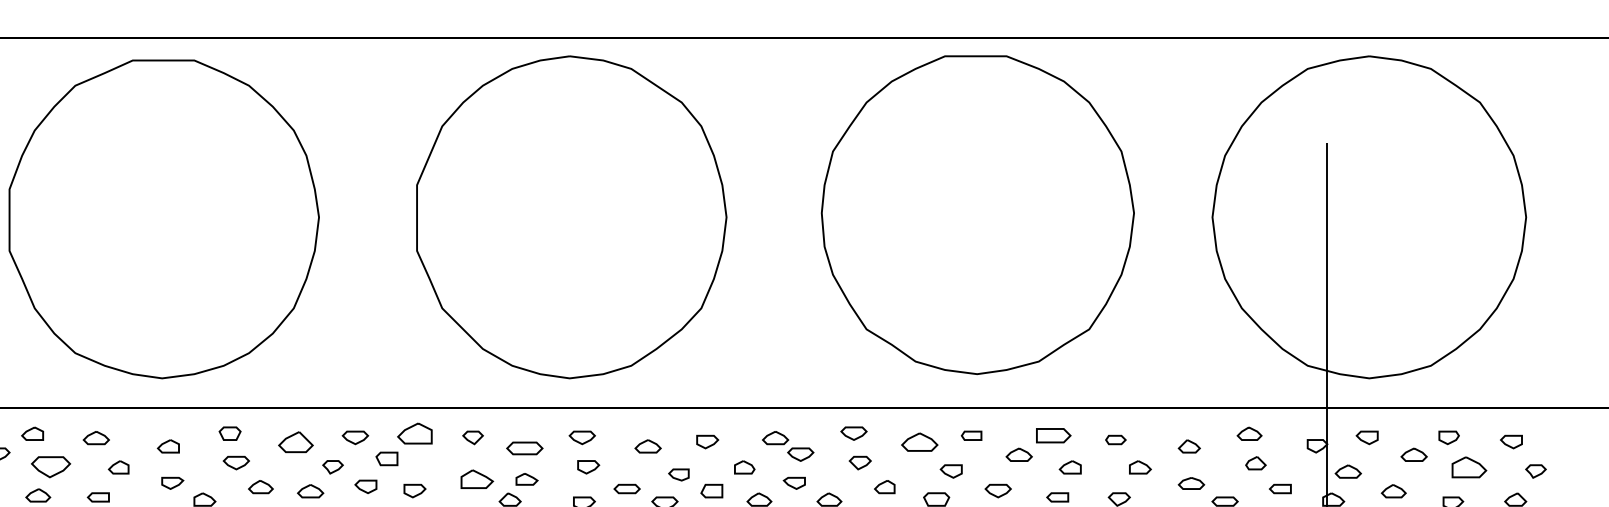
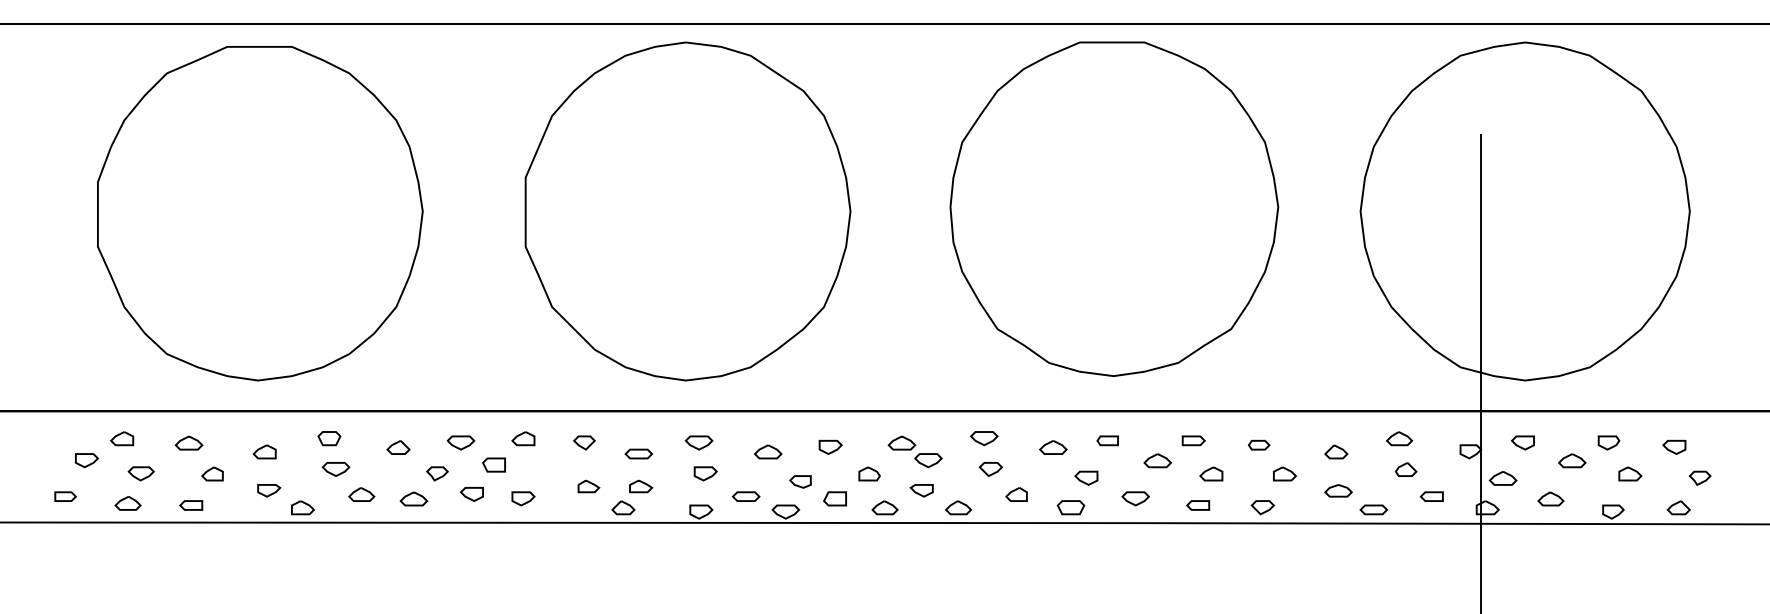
part: (414, 433) -> (523, 438), size x0.62
part: (1053, 435) -> (1193, 440), size x0.62
part: (295, 442) -> (398, 447), size x0.62
part: (919, 442) -> (1053, 447), size x0.71
part: (524, 447) -> (638, 453), size x0.71
part: (50, 466) -> (140, 473), size x0.62
part: (1469, 466) -> (1630, 473), size x0.62
part: (476, 479) -> (588, 486), size x0.62

